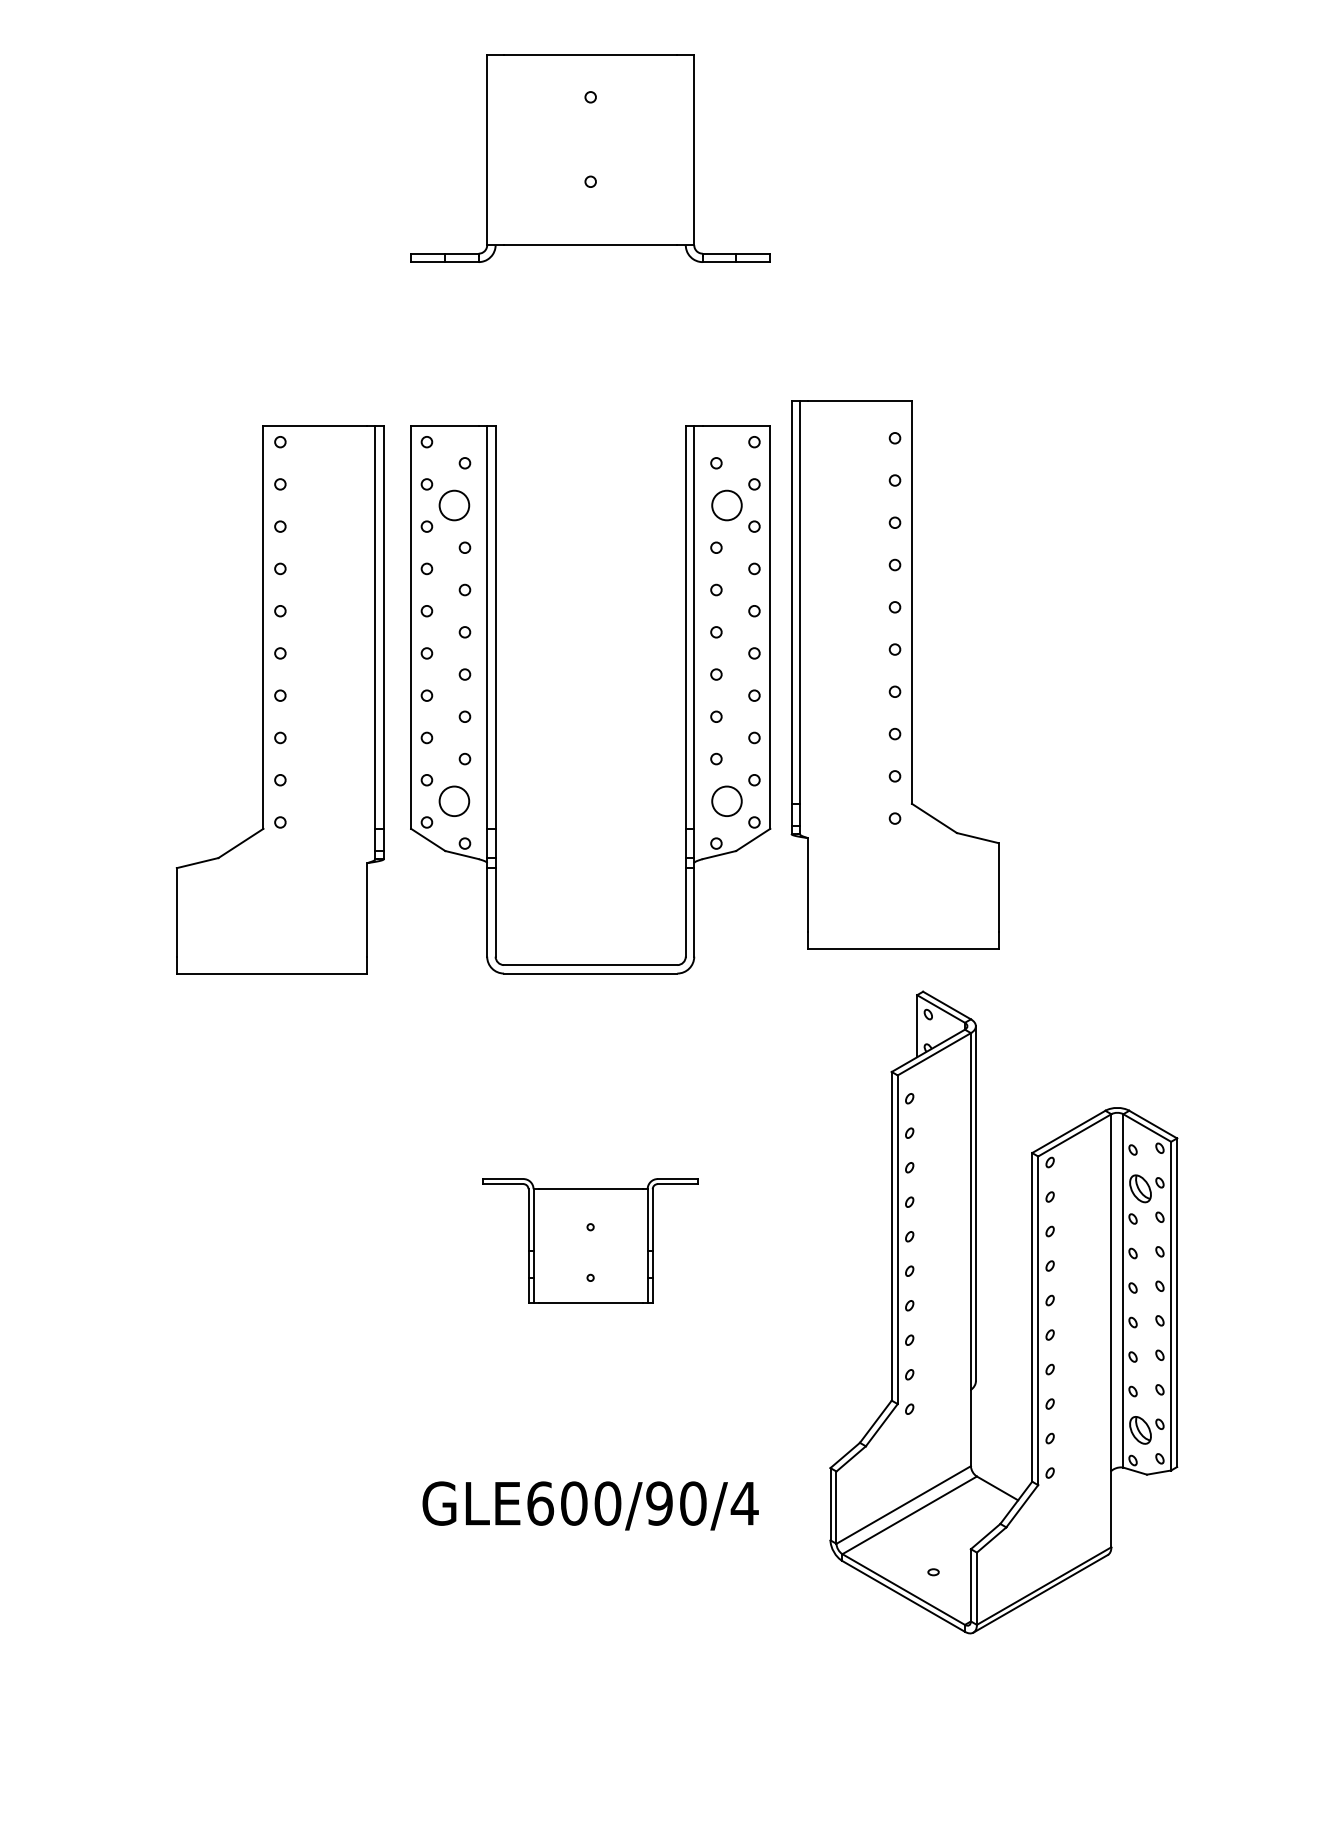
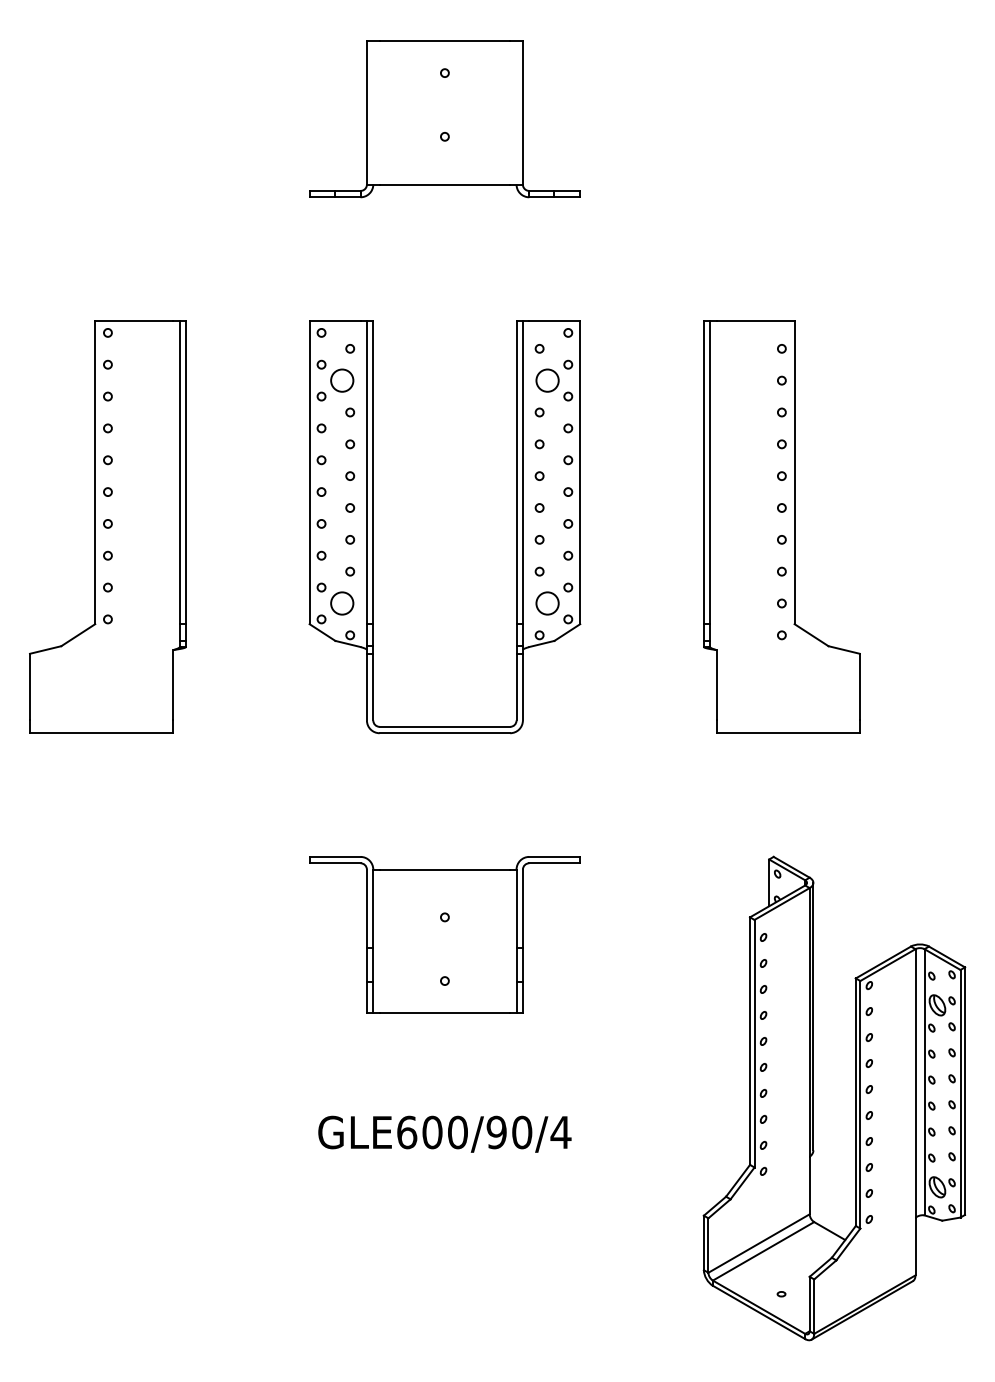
part: (894, 674) -> (781, 526), moved
part: (279, 699) -> (107, 526), moved
part: (590, 1240) -> (444, 934), size x1.67
part: (976, 1312) -> (813, 1098), moved

